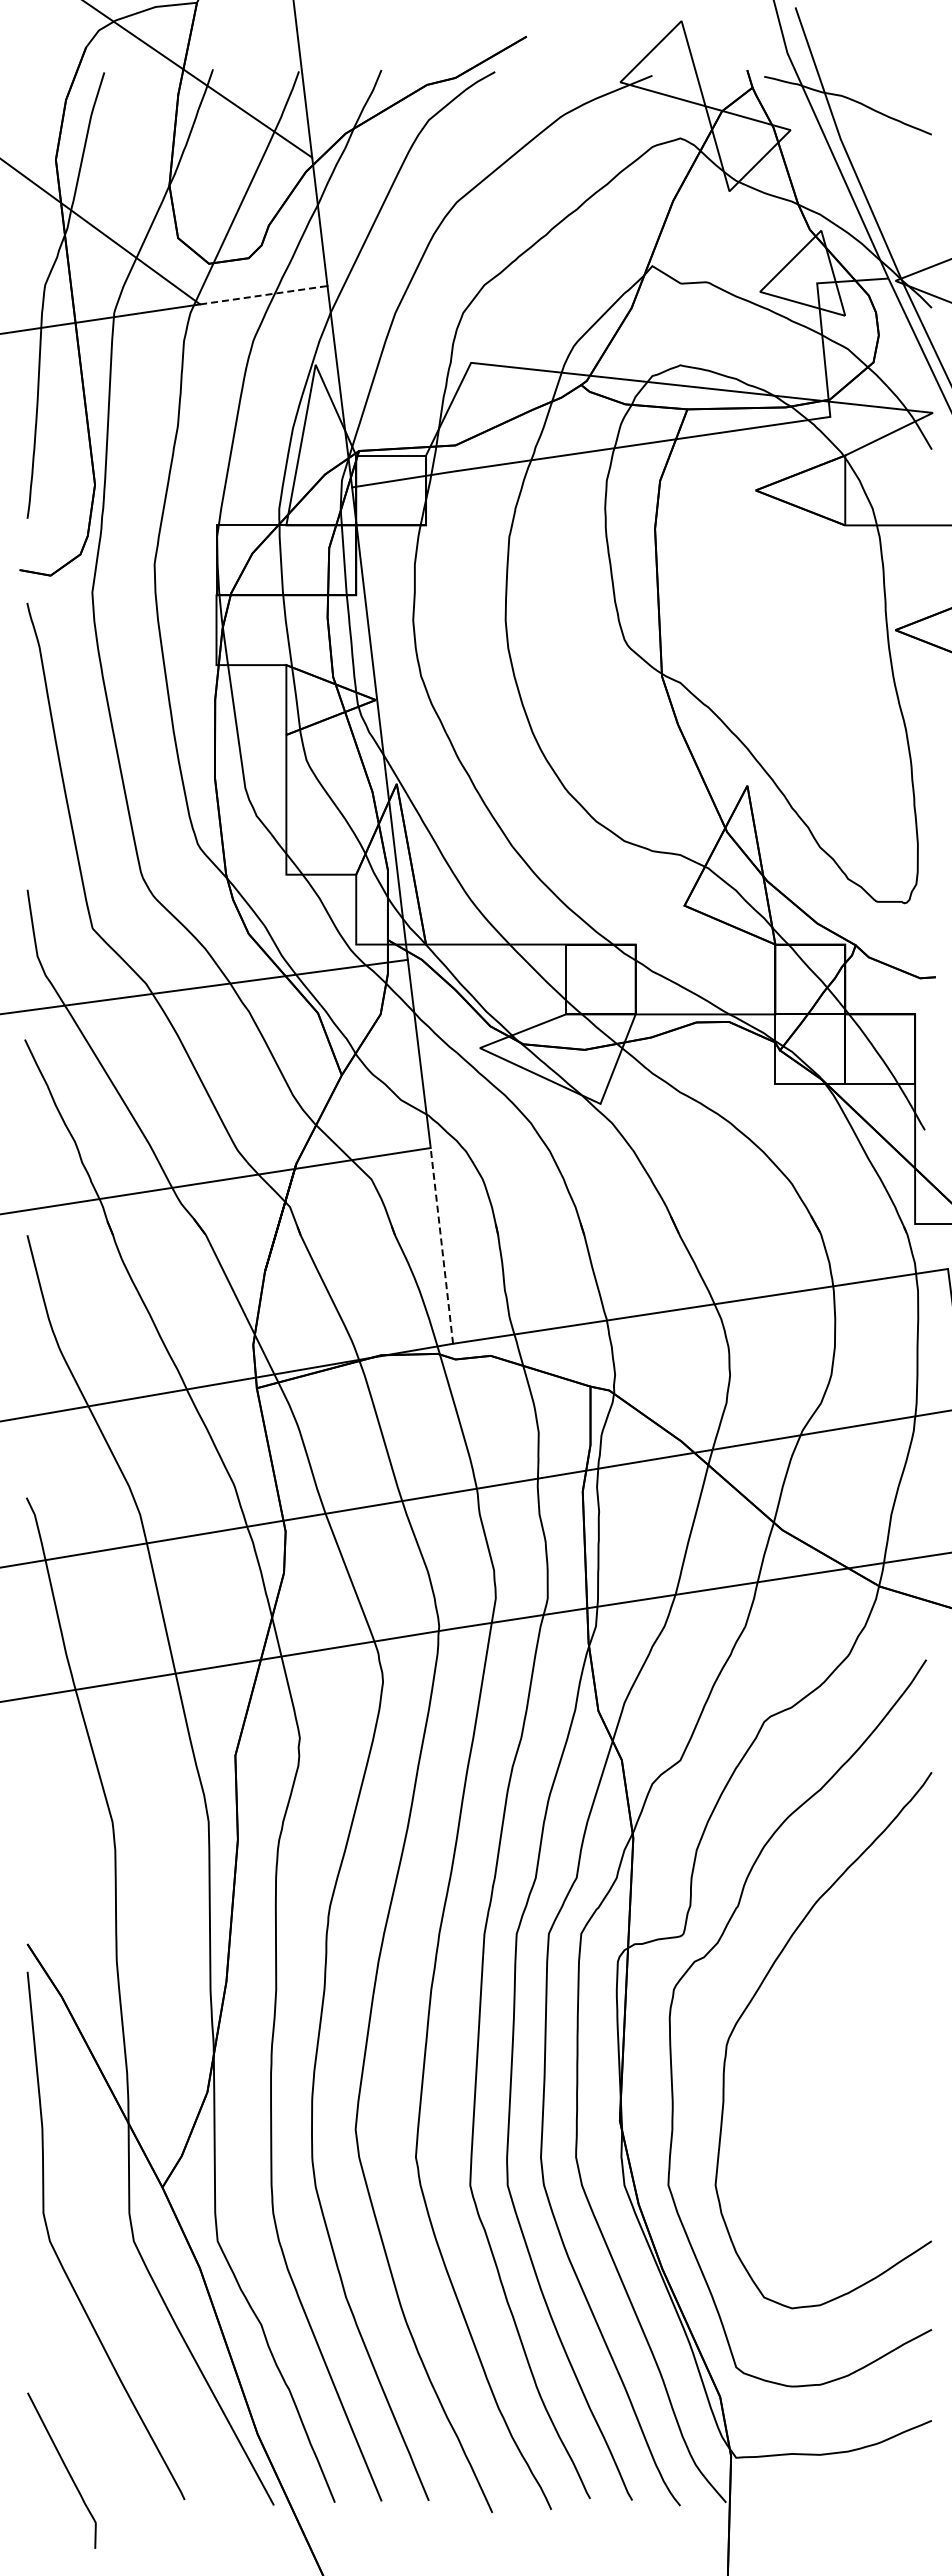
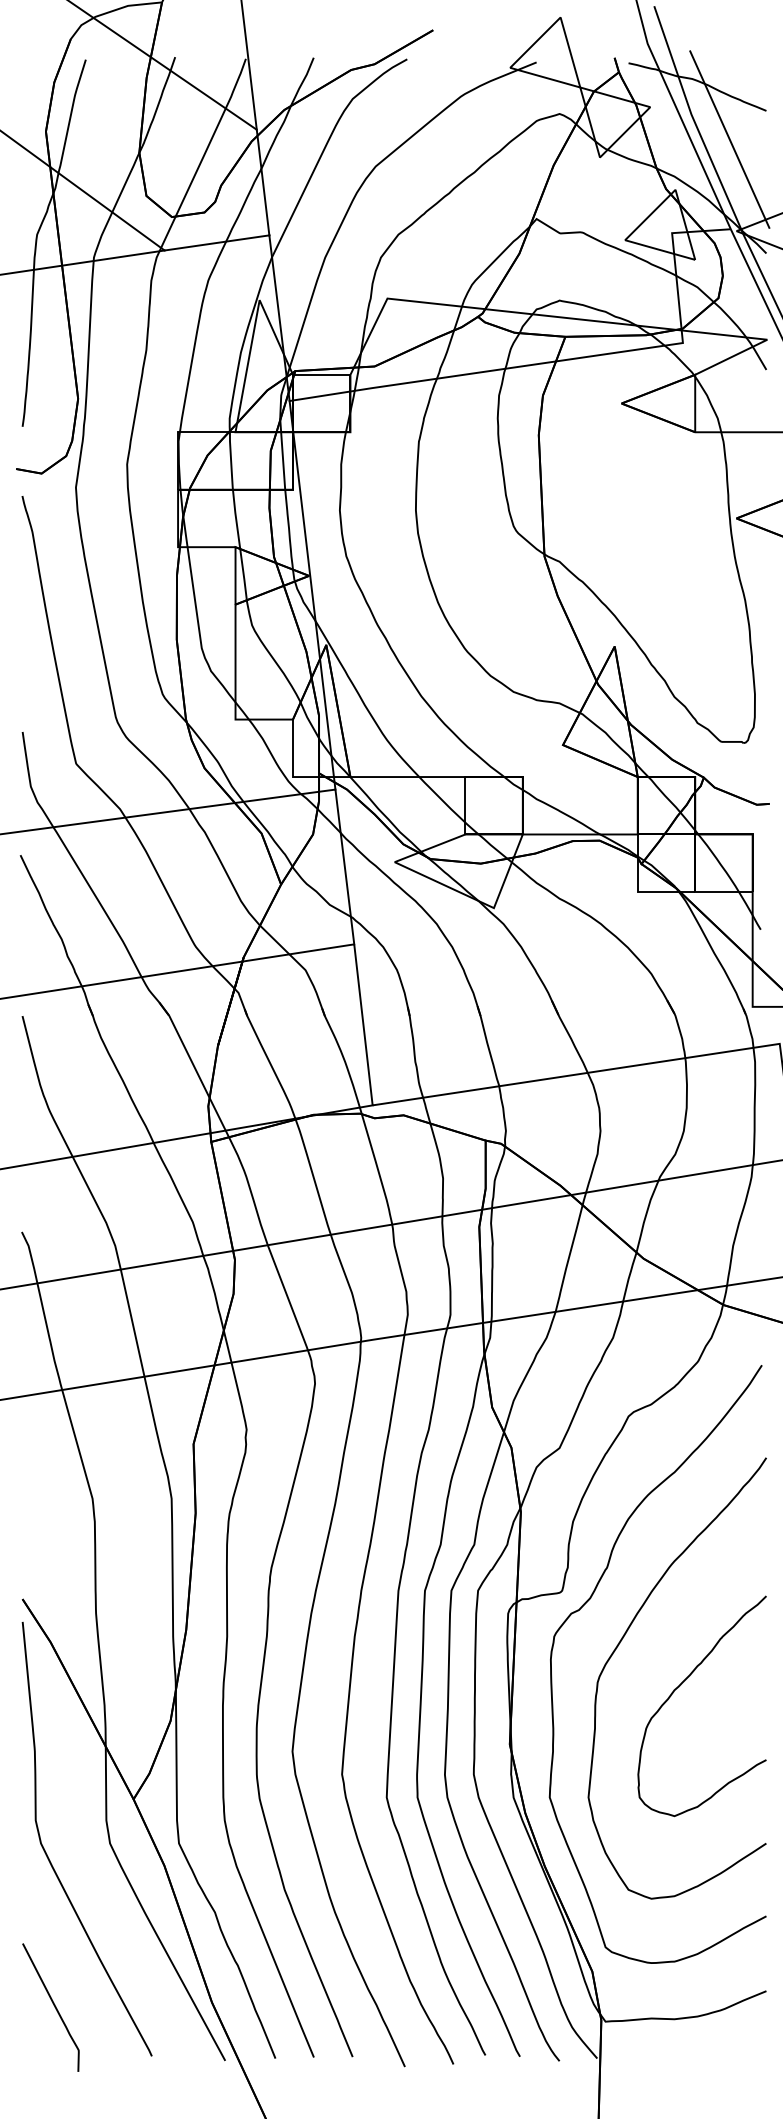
line: (887, 169) -> (729, 139), added
line: (264, 295) -> (217, 243), dashed -> solid
line: (441, 1244) -> (363, 1023), dashed -> solid
curve: (828, 2048) -> (681, 1685), added
curve: (65, 2468) -> (53, 2005), moved

